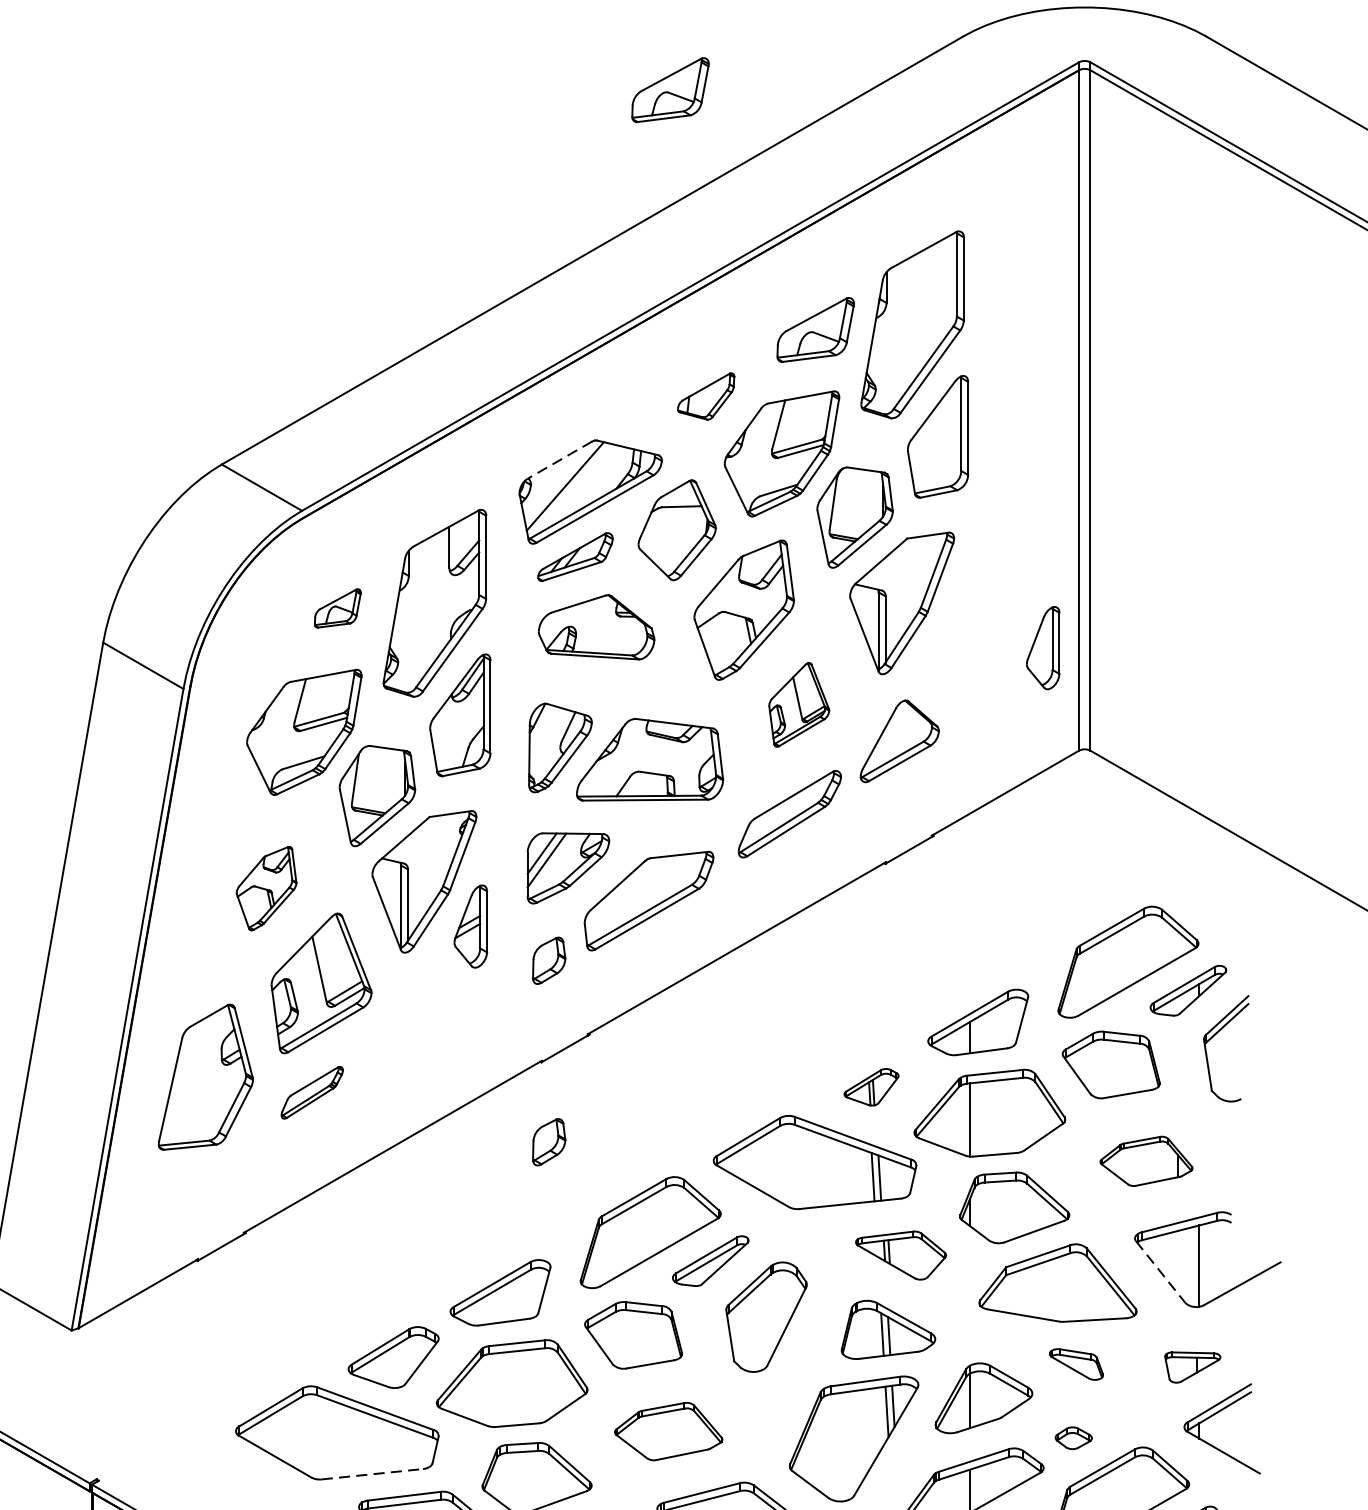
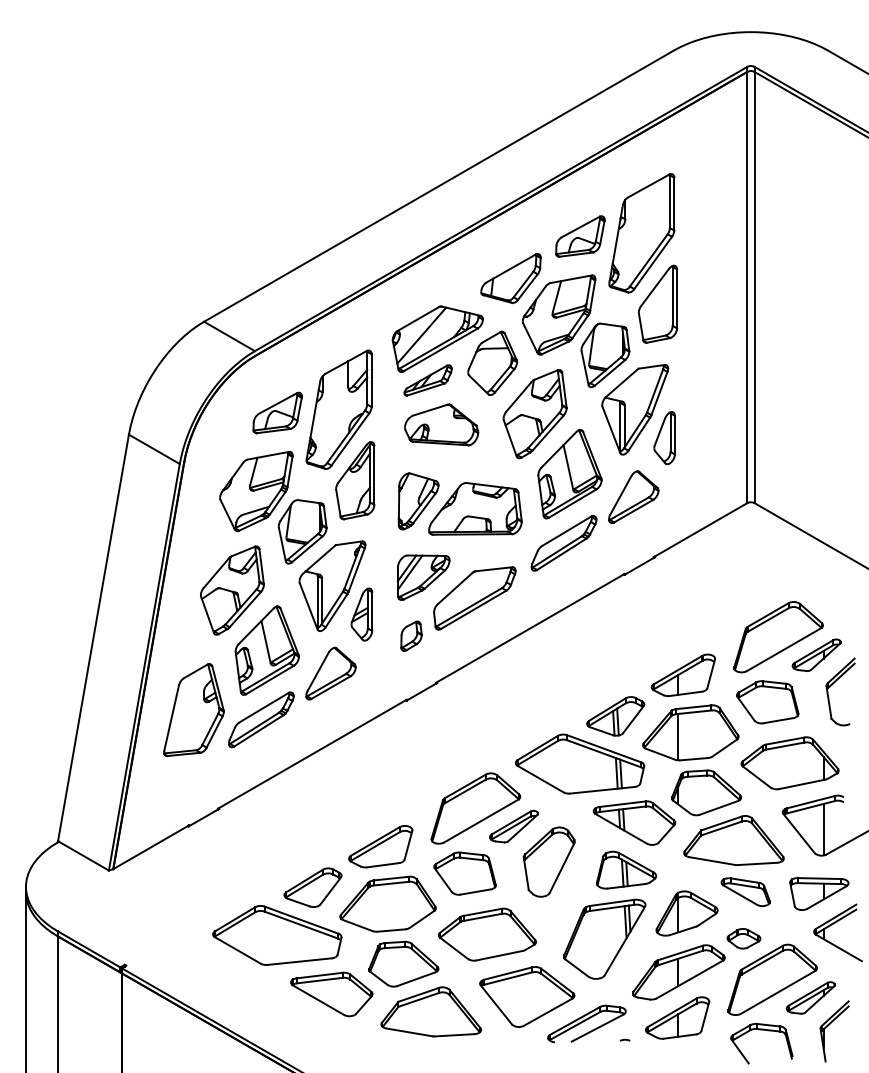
part: (670, 90) -> (488, 84), removed
part: (705, 396) -> (510, 278), size x1.67
line: (560, 459) -> (418, 318), dashed -> solid
part: (337, 607) -> (277, 412), size x1.67
part: (1043, 648) -> (664, 438), moved
part: (798, 703) -> (569, 473), size x1.67
part: (266, 888) -> (232, 590), size x1.67
part: (421, 1019) -> (330, 673), added
part: (871, 1087) -> (615, 716), size x1.67
part: (312, 1092) -> (261, 719), size x1.67
part: (549, 1141) -> (411, 750), removed
part: (1145, 1161) -> (789, 763), size x1.67
part: (901, 1254) -> (634, 822), size x1.43
line: (1161, 1272) -> (799, 833), dashed -> solid
part: (1076, 1363) -> (745, 891), size x1.43
part: (1192, 1366) -> (819, 893), size x1.67
part: (667, 1431) -> (486, 934), size x1.43
part: (1073, 1437) -> (743, 938), size x1.43
line: (373, 1473) -> (300, 961), dashed -> solid

